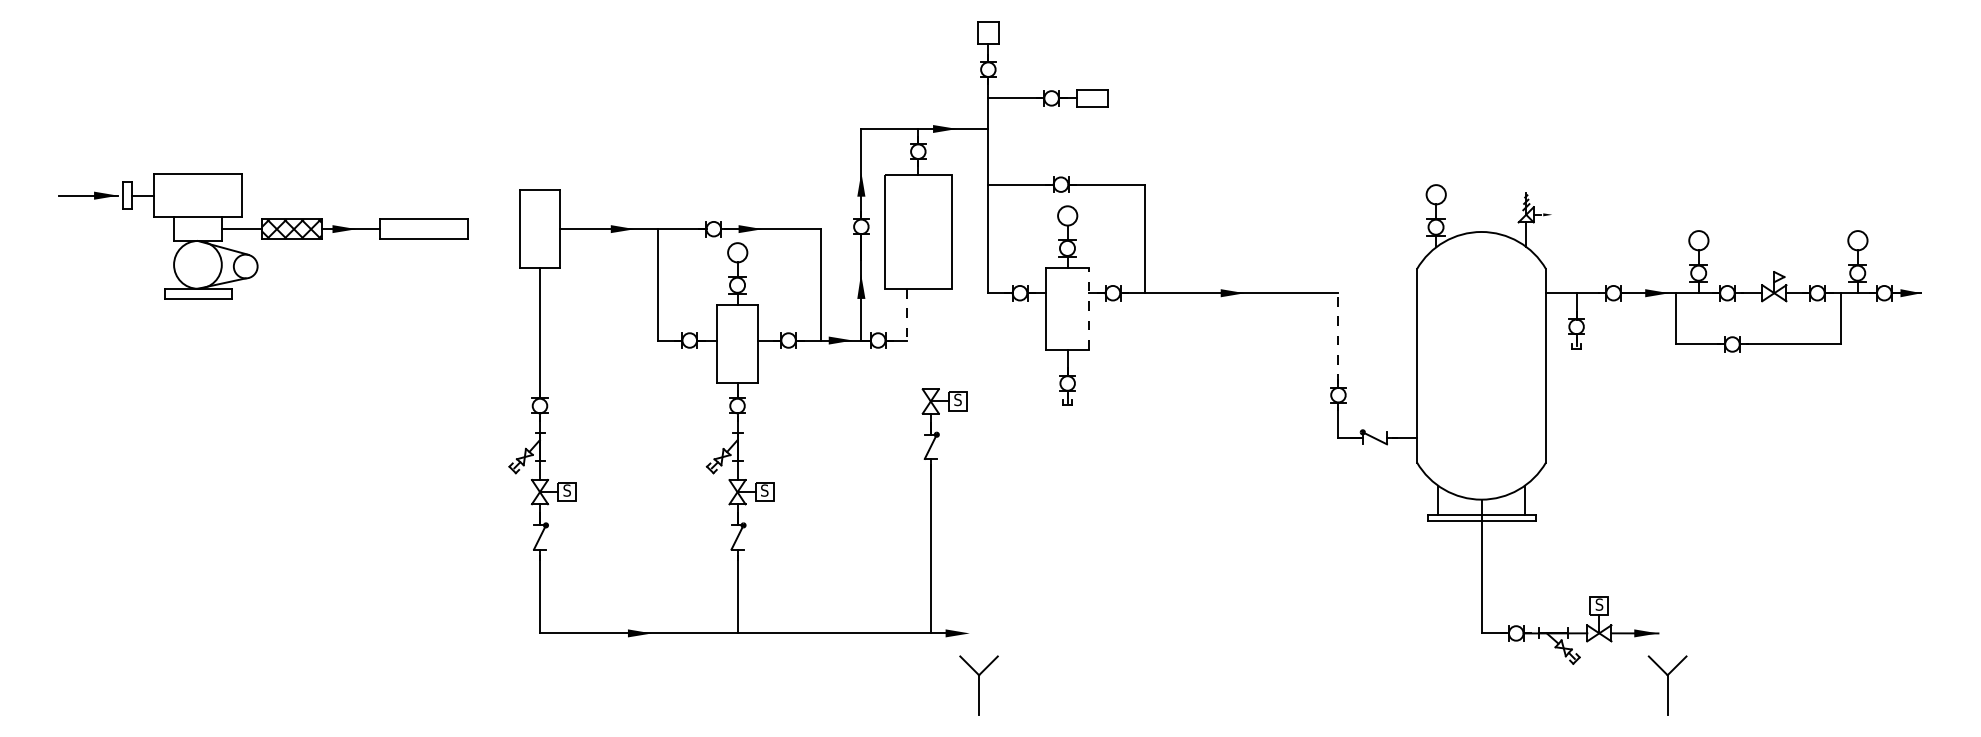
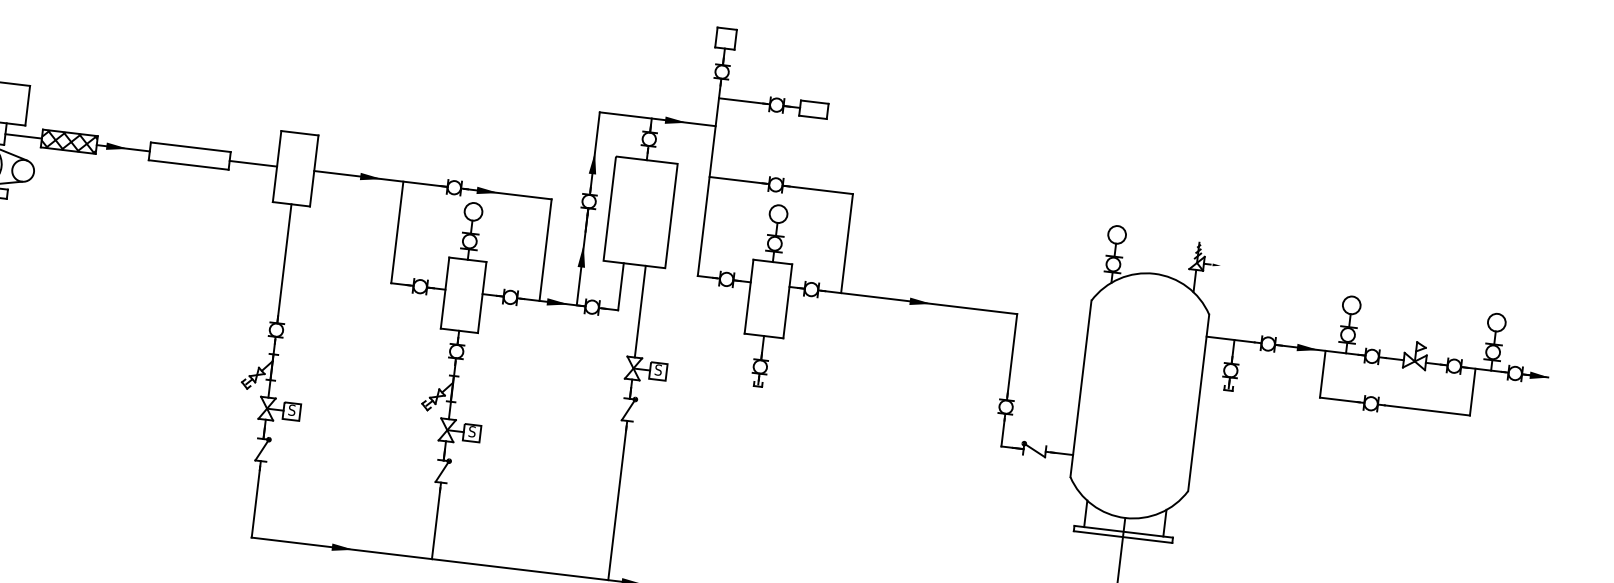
line: (493, 229) -> (253, 164), added
line: (1088, 308) -> (787, 300), dashed -> solid
line: (906, 314) -> (620, 286), dashed -> solid
line: (930, 338) -> (640, 311), added
line: (1338, 338) -> (1012, 355), dashed -> solid

